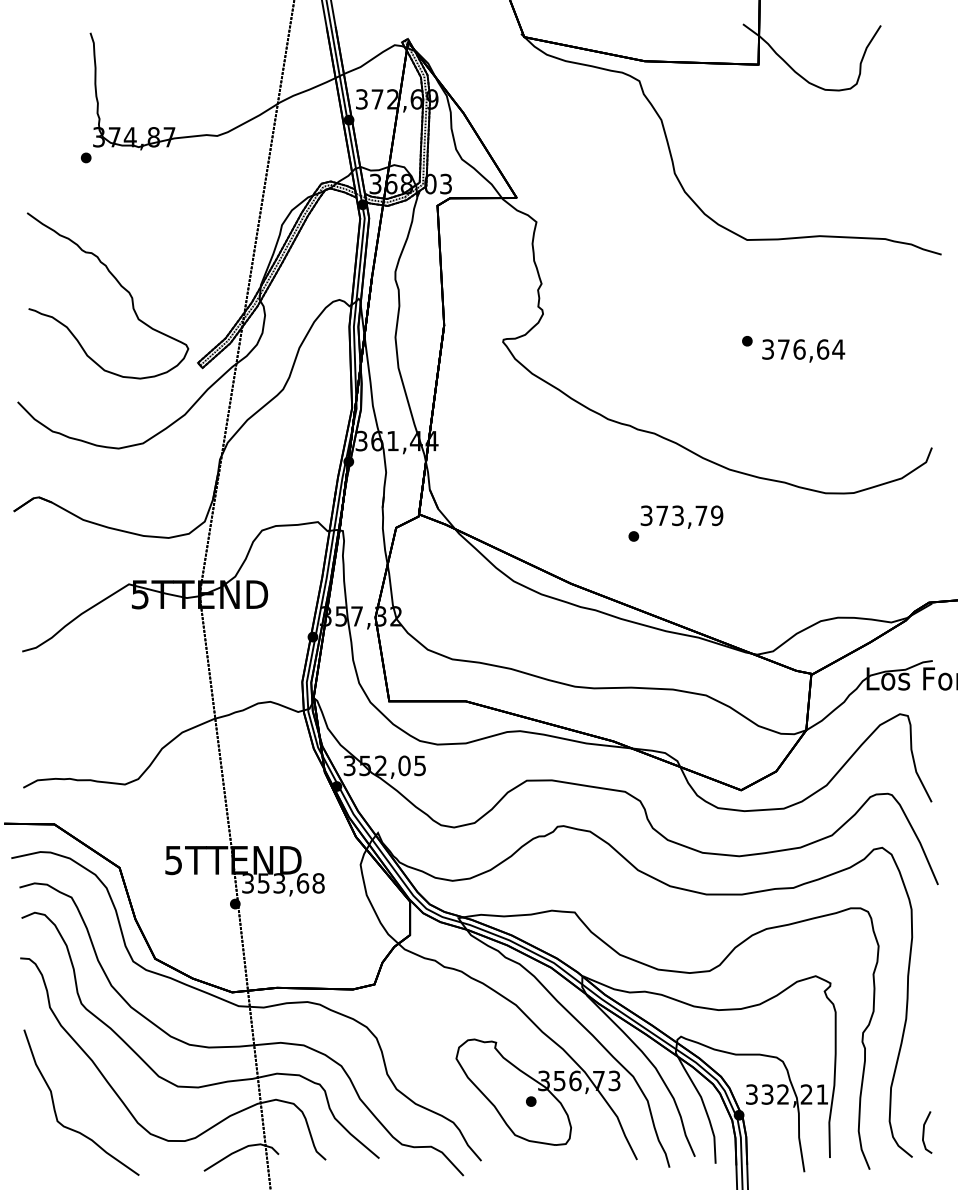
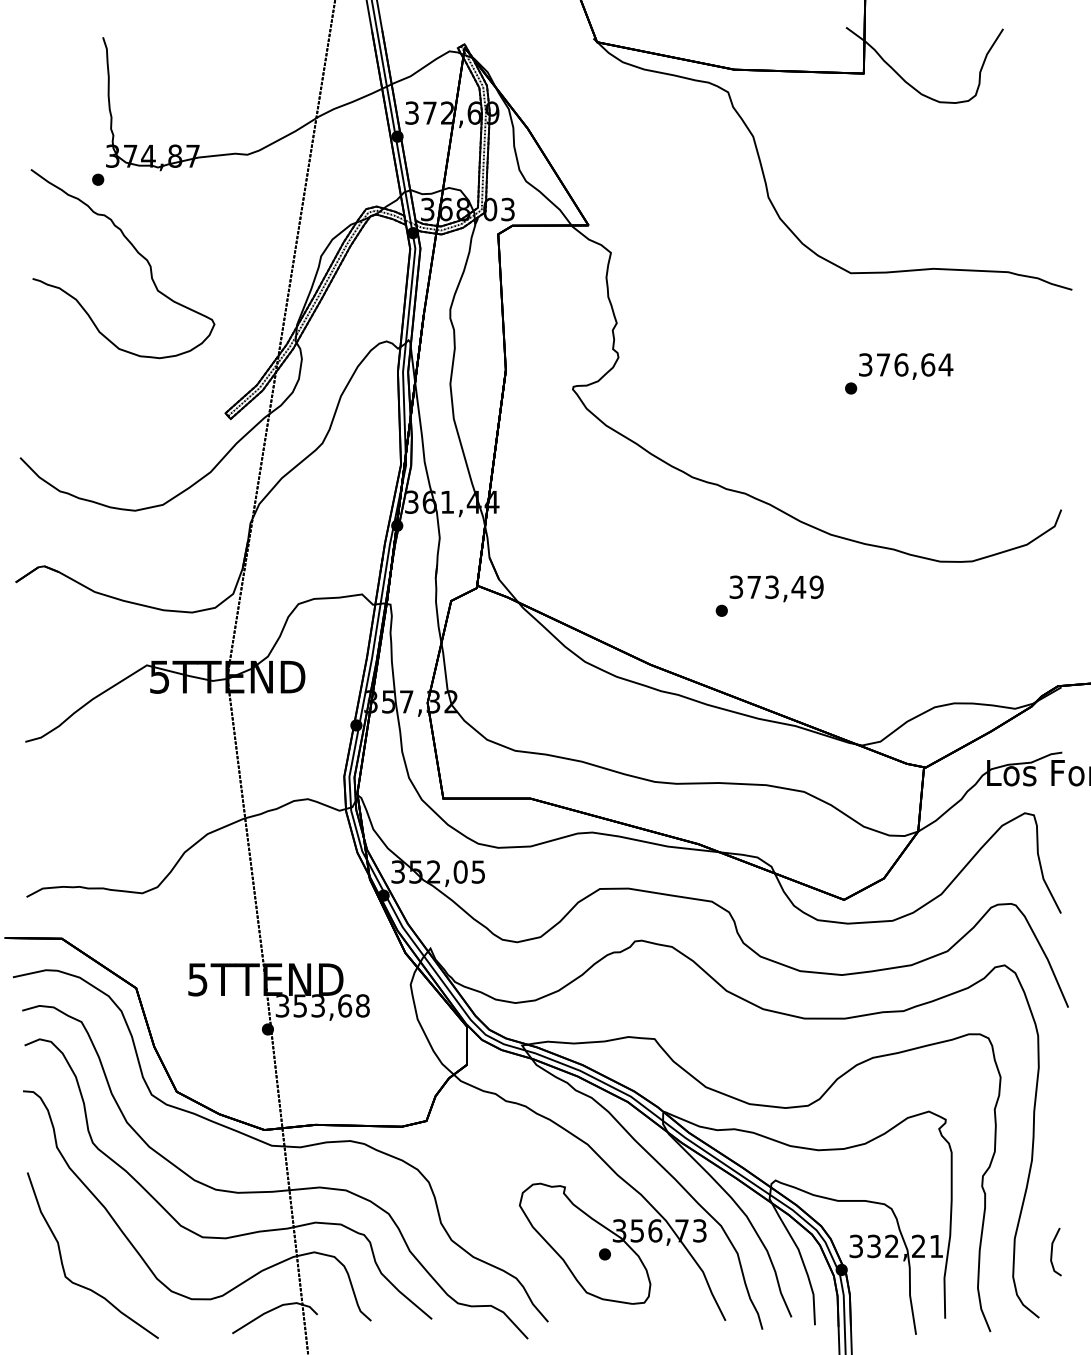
curve: (119, 285) -> (136, 252), moved
text: (803, 350) -> (905, 366), moved
text: (701, 515) -> (798, 586), 373,79 -> 373,49
line: (924, 1132) -> (1052, 1252), moved

